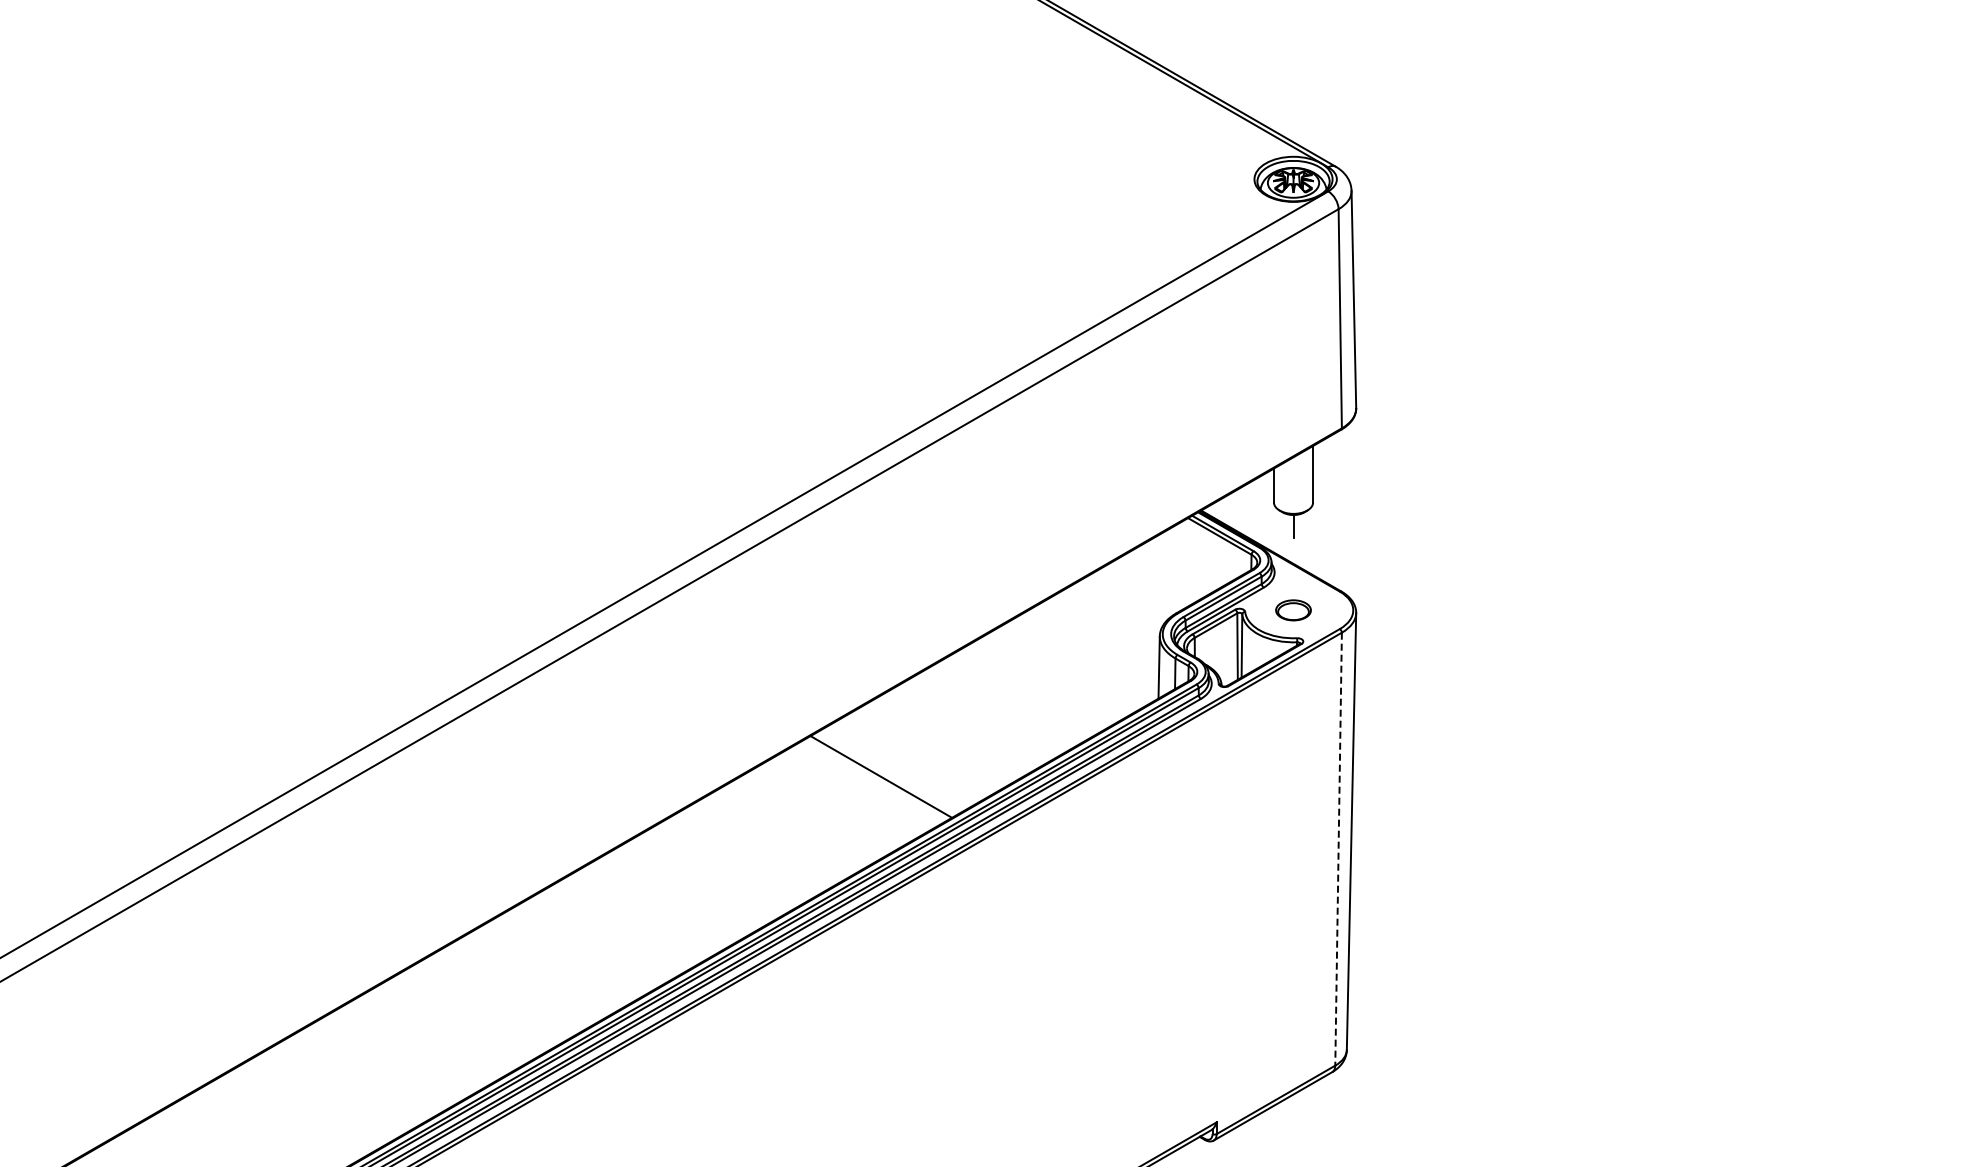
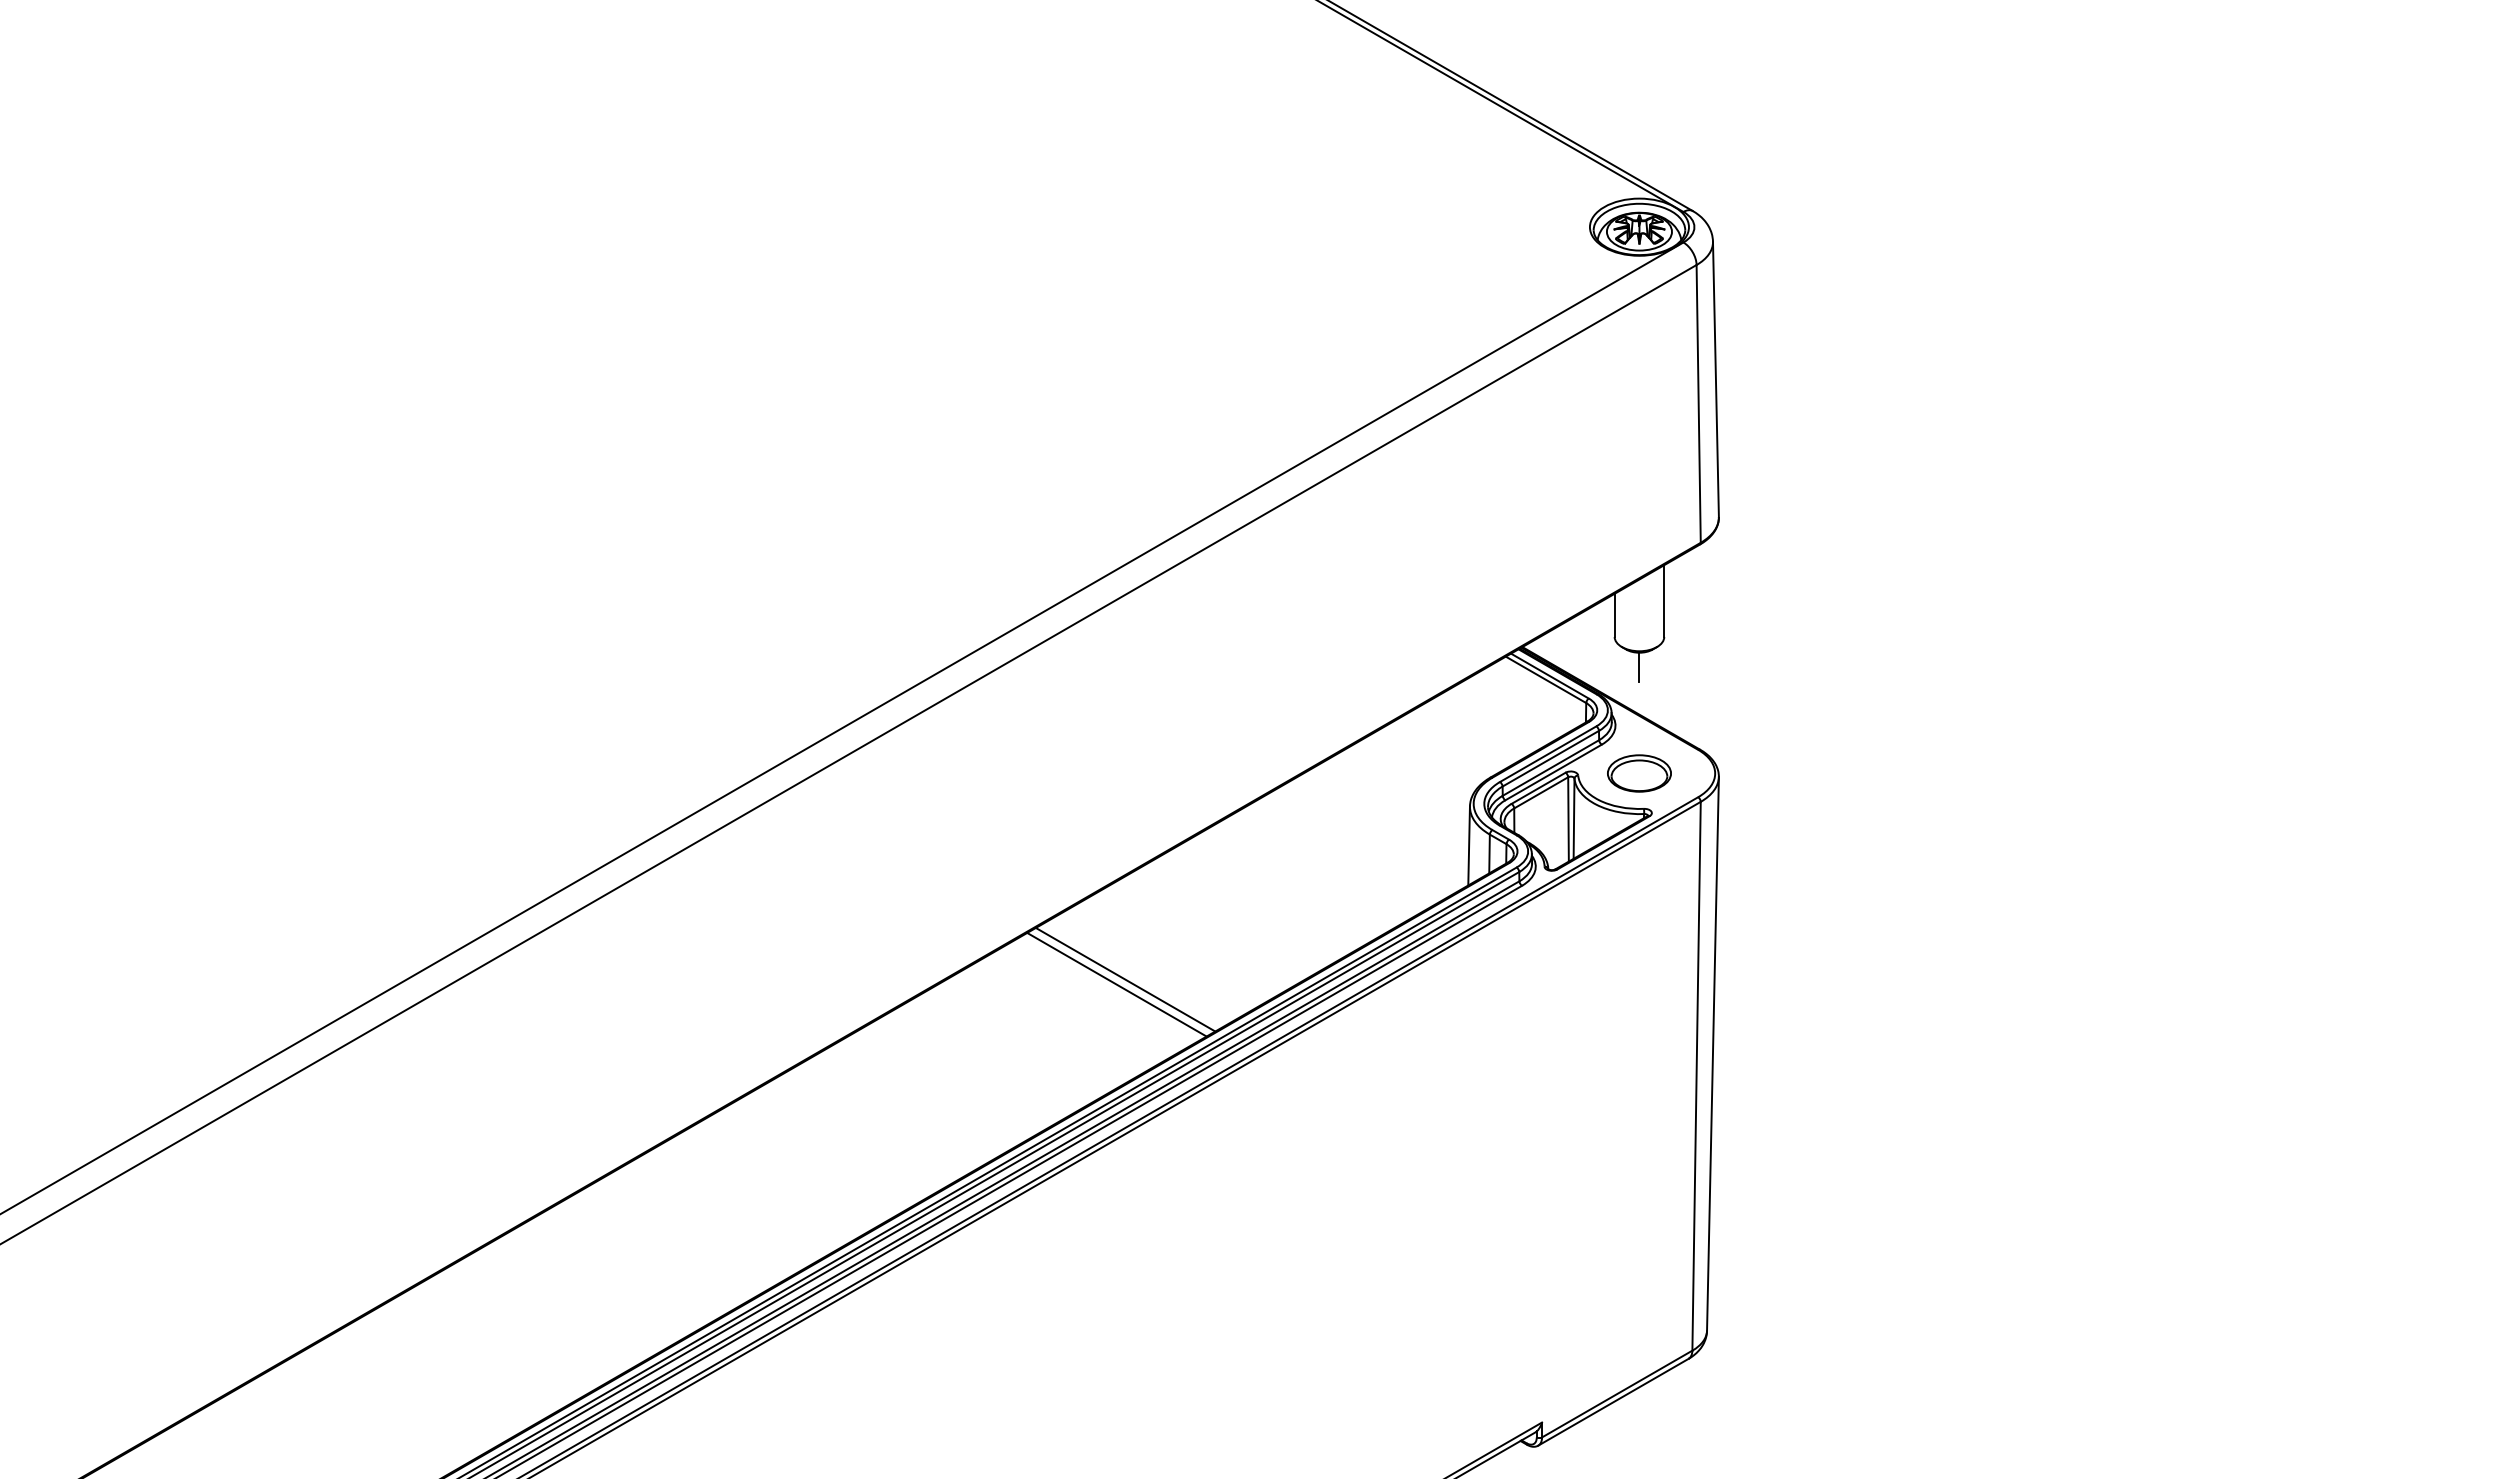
part: (1293, 610) -> (1639, 773), size x1.43
line: (887, 772) -> (1124, 979), added
line: (1338, 849) -> (1696, 1076), dashed -> solid

